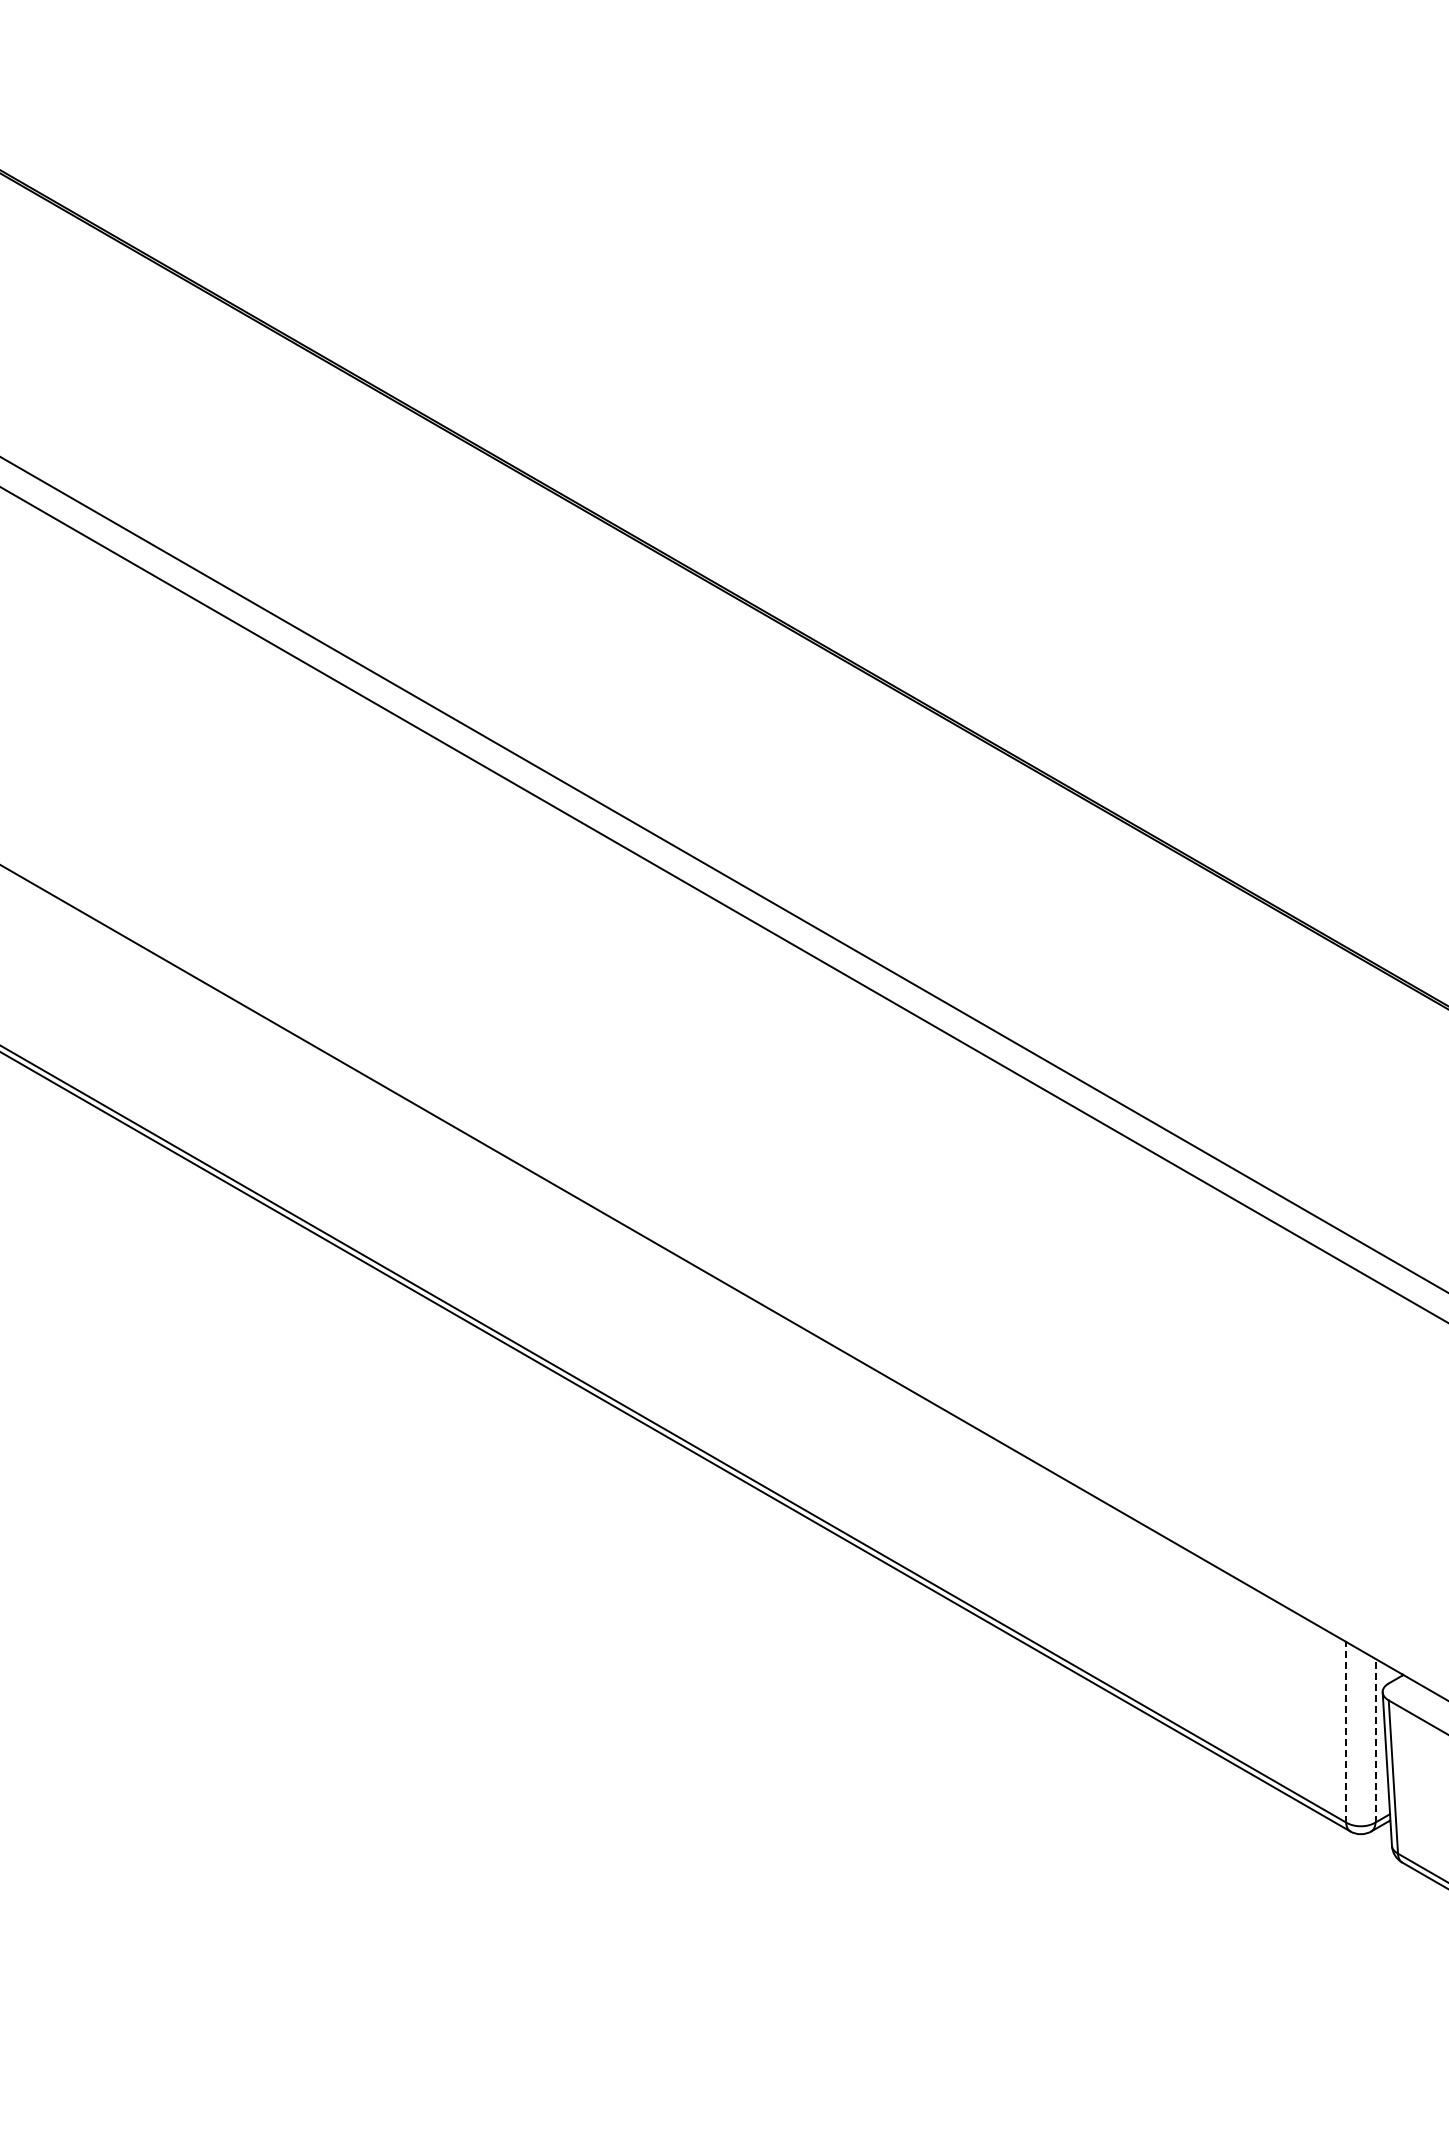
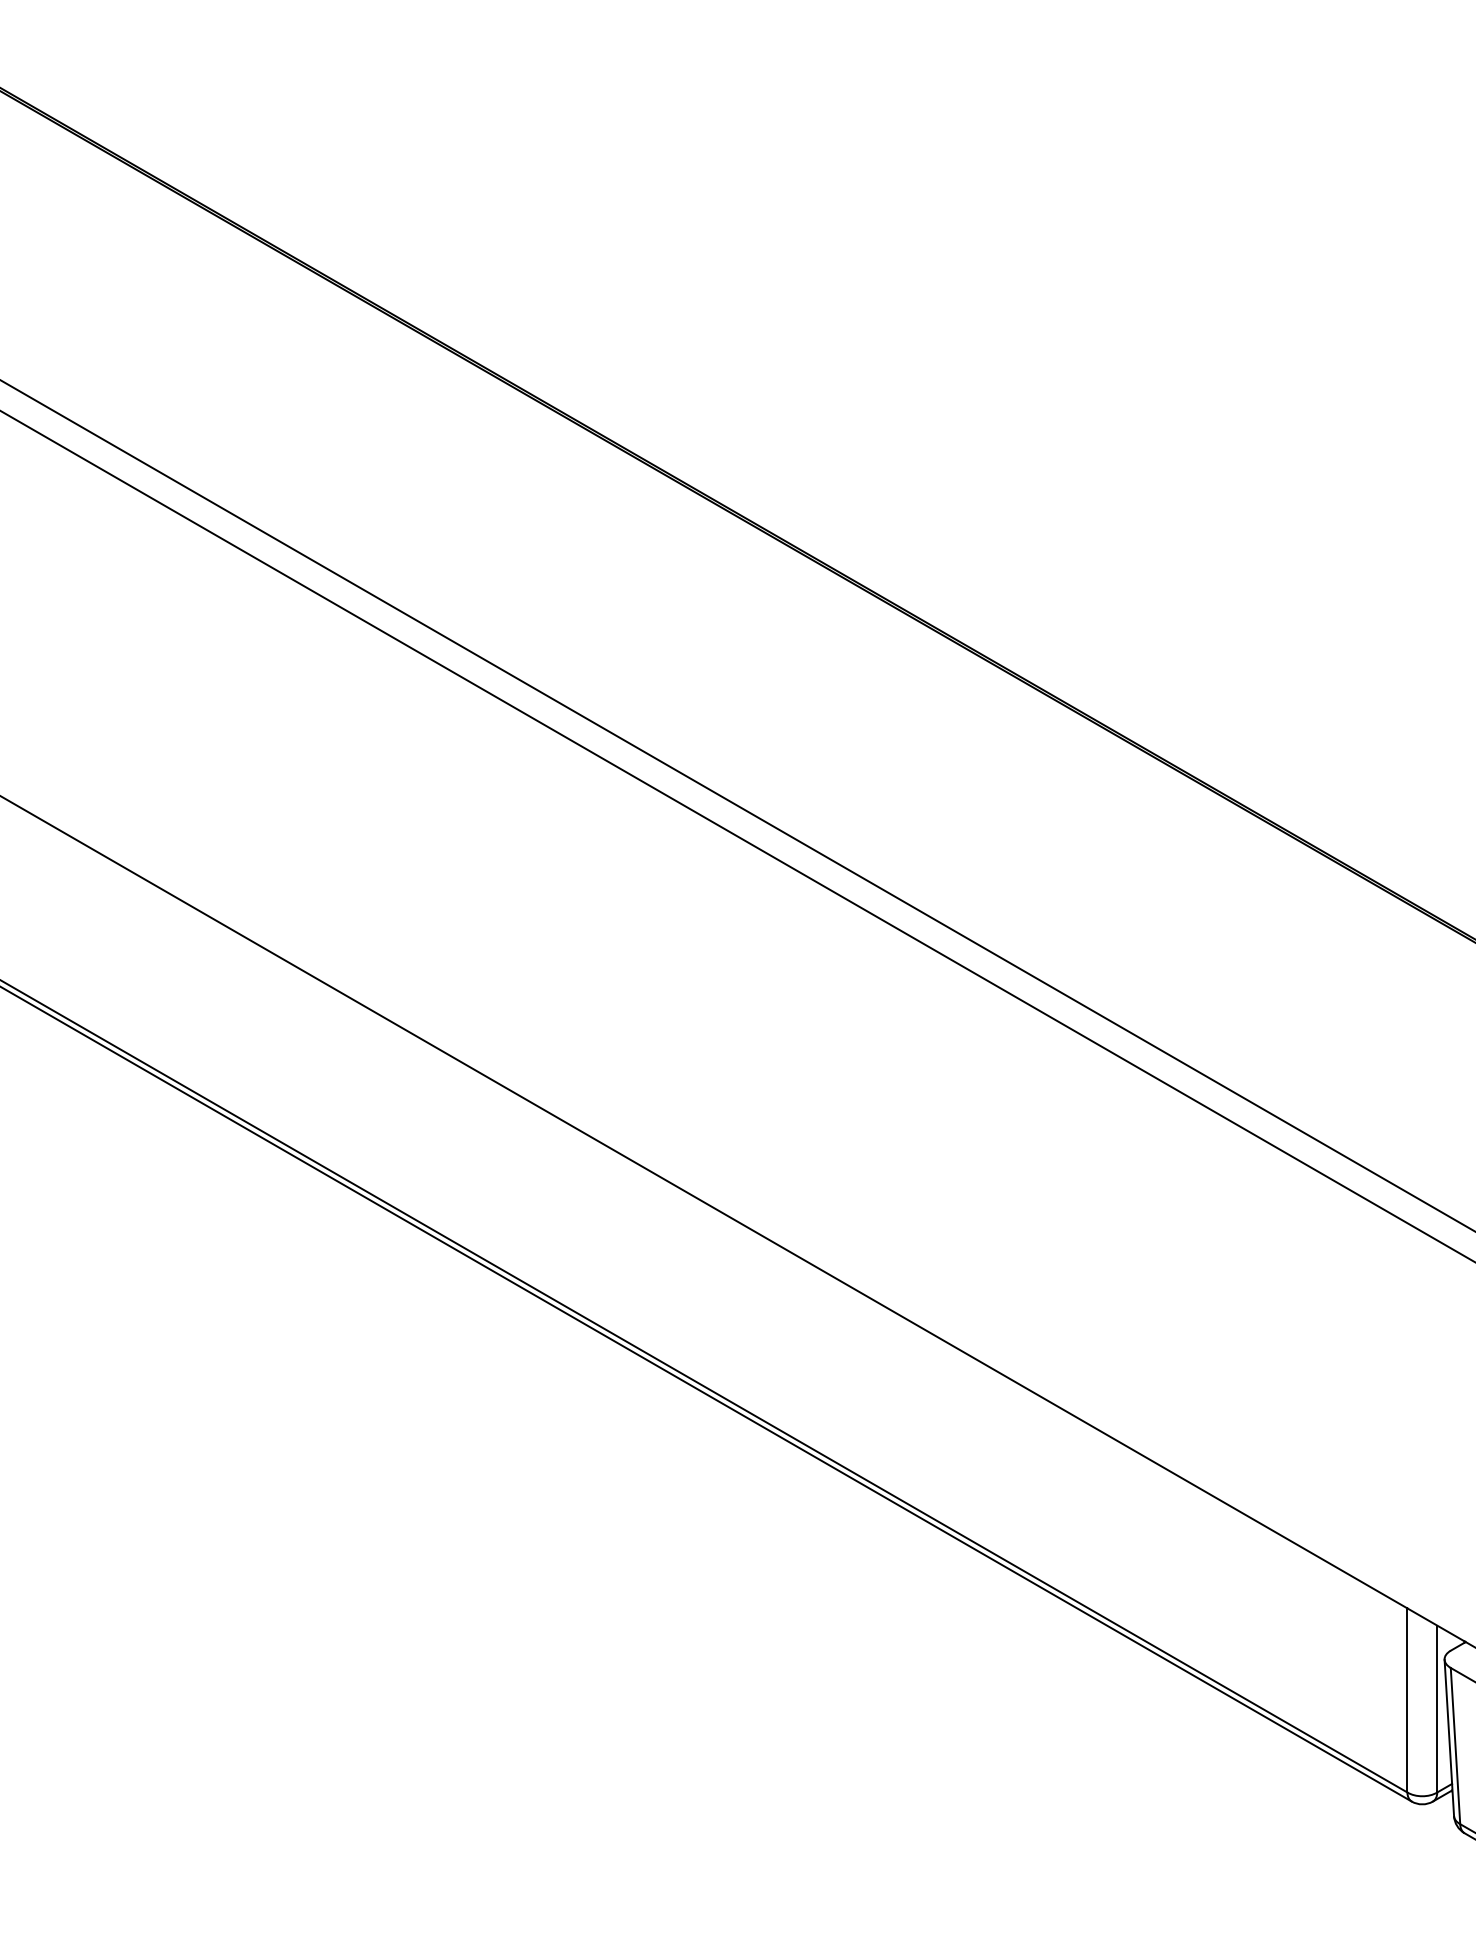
line: (1346, 1731) -> (1407, 1699), dashed -> solid
line: (1375, 1740) -> (1437, 1708), dashed -> solid

